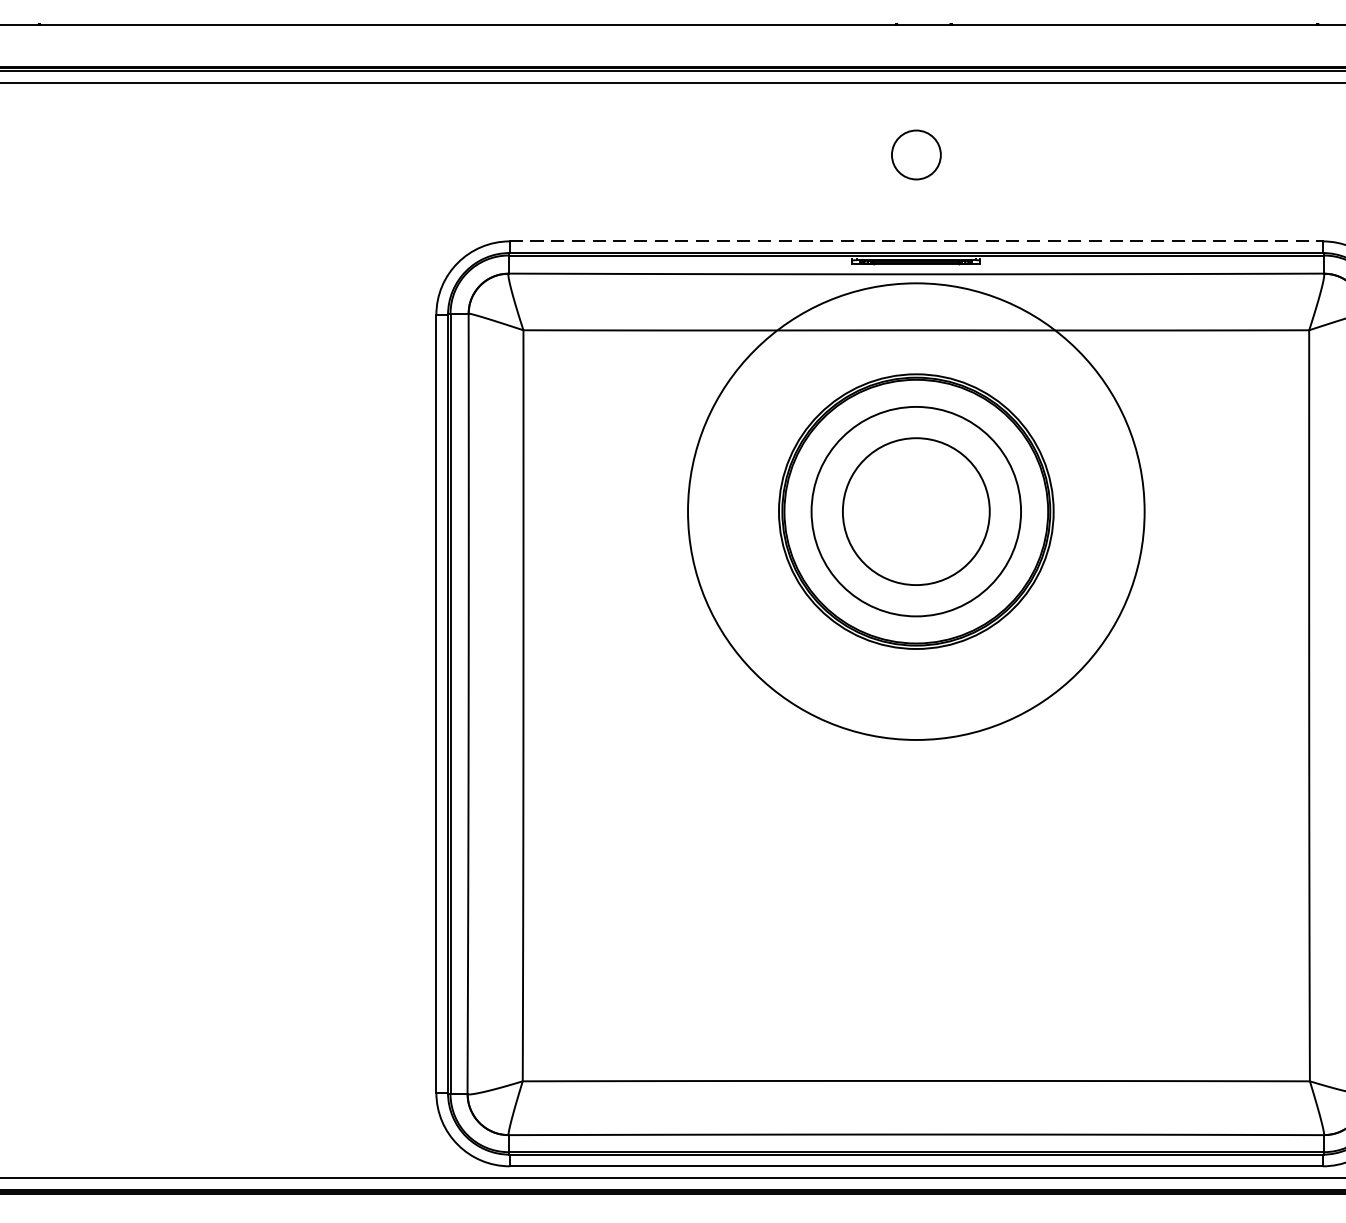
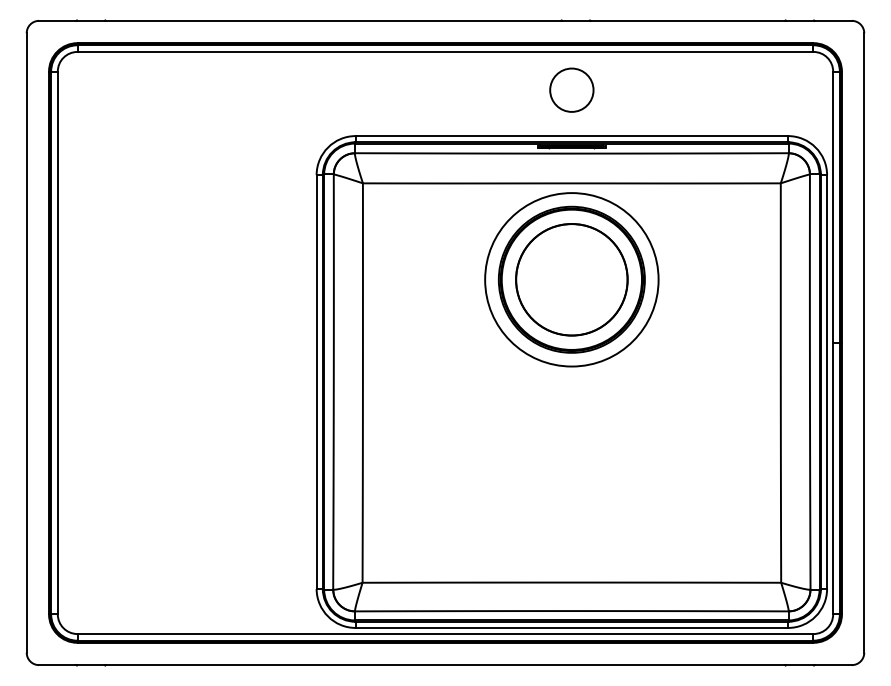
circle: (915, 153) -> (571, 89), size x1.67
line: (917, 242) -> (572, 136), dashed -> solid
circle: (915, 511) -> (571, 279), size x0.71
circle: (915, 511) -> (571, 279), size x1.43

